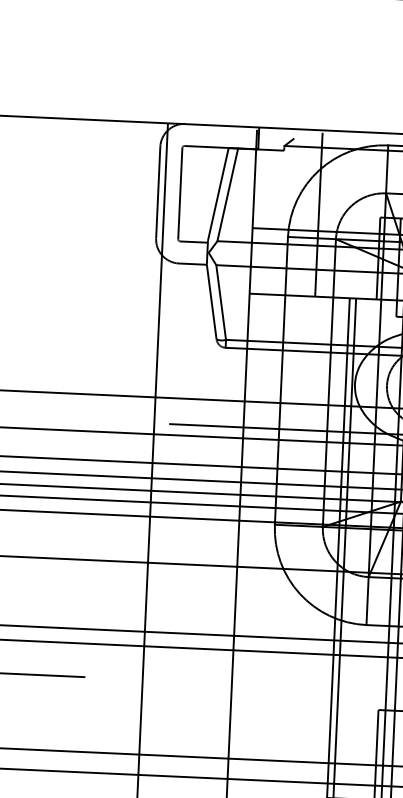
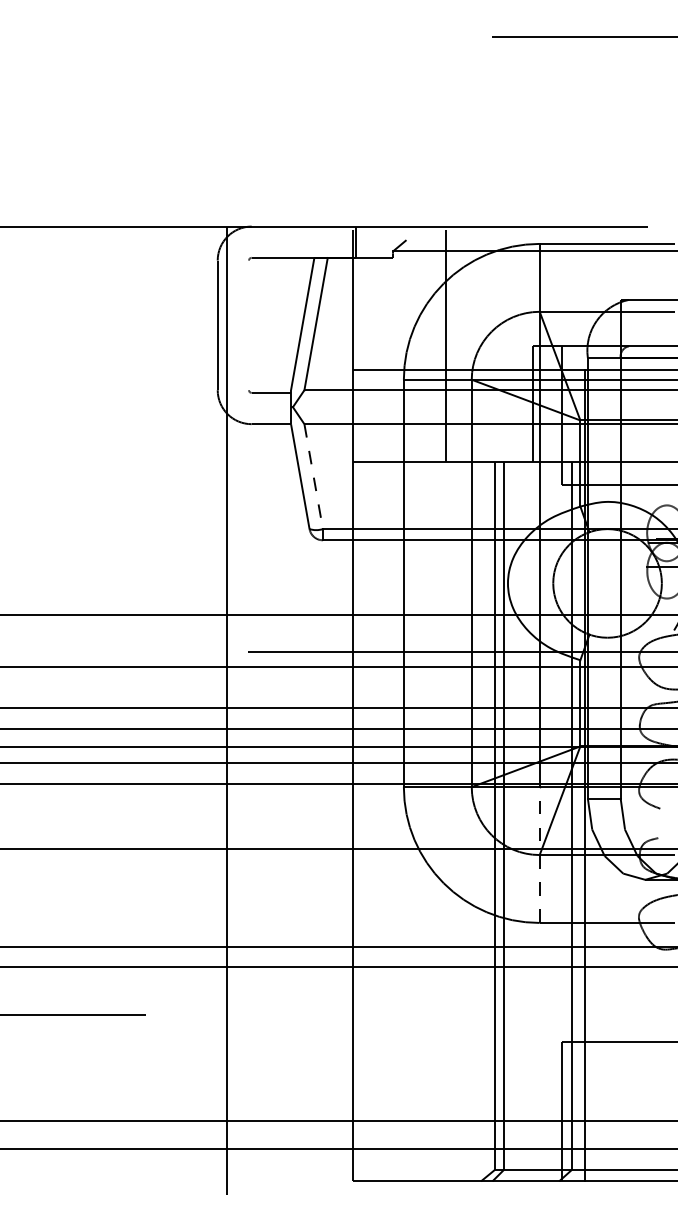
line: (179, 193) -> (248, 325), removed
line: (221, 303) -> (313, 477), solid -> dashed
line: (368, 577) -> (539, 855), solid -> dashed

